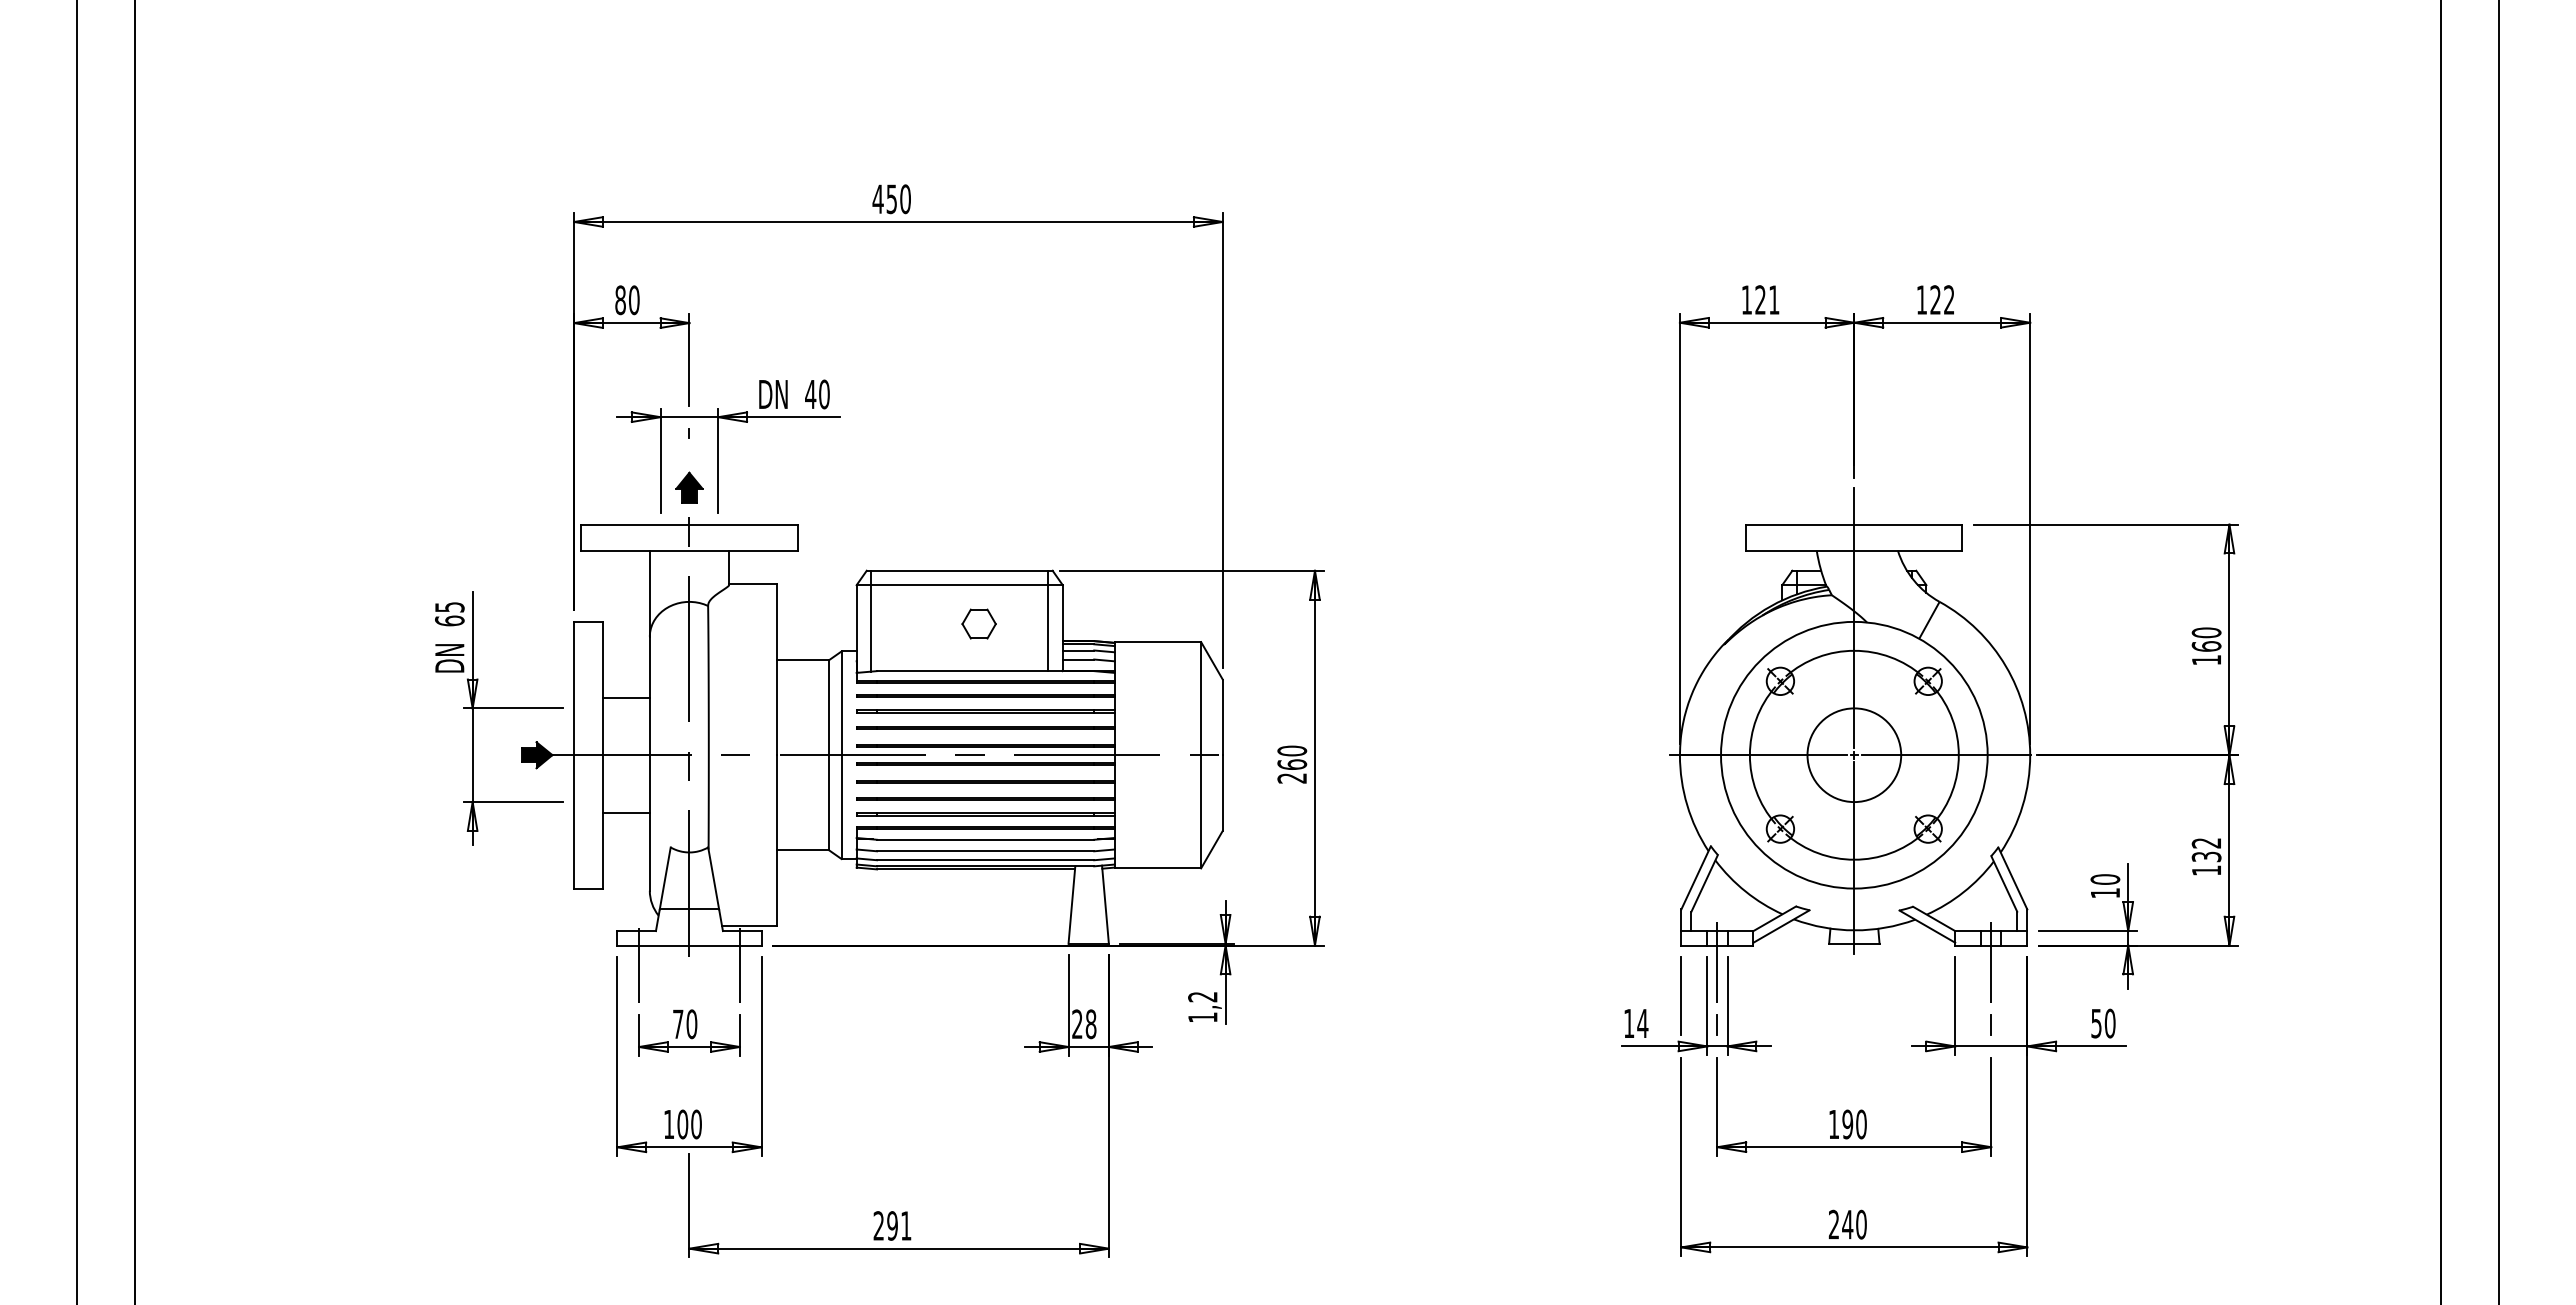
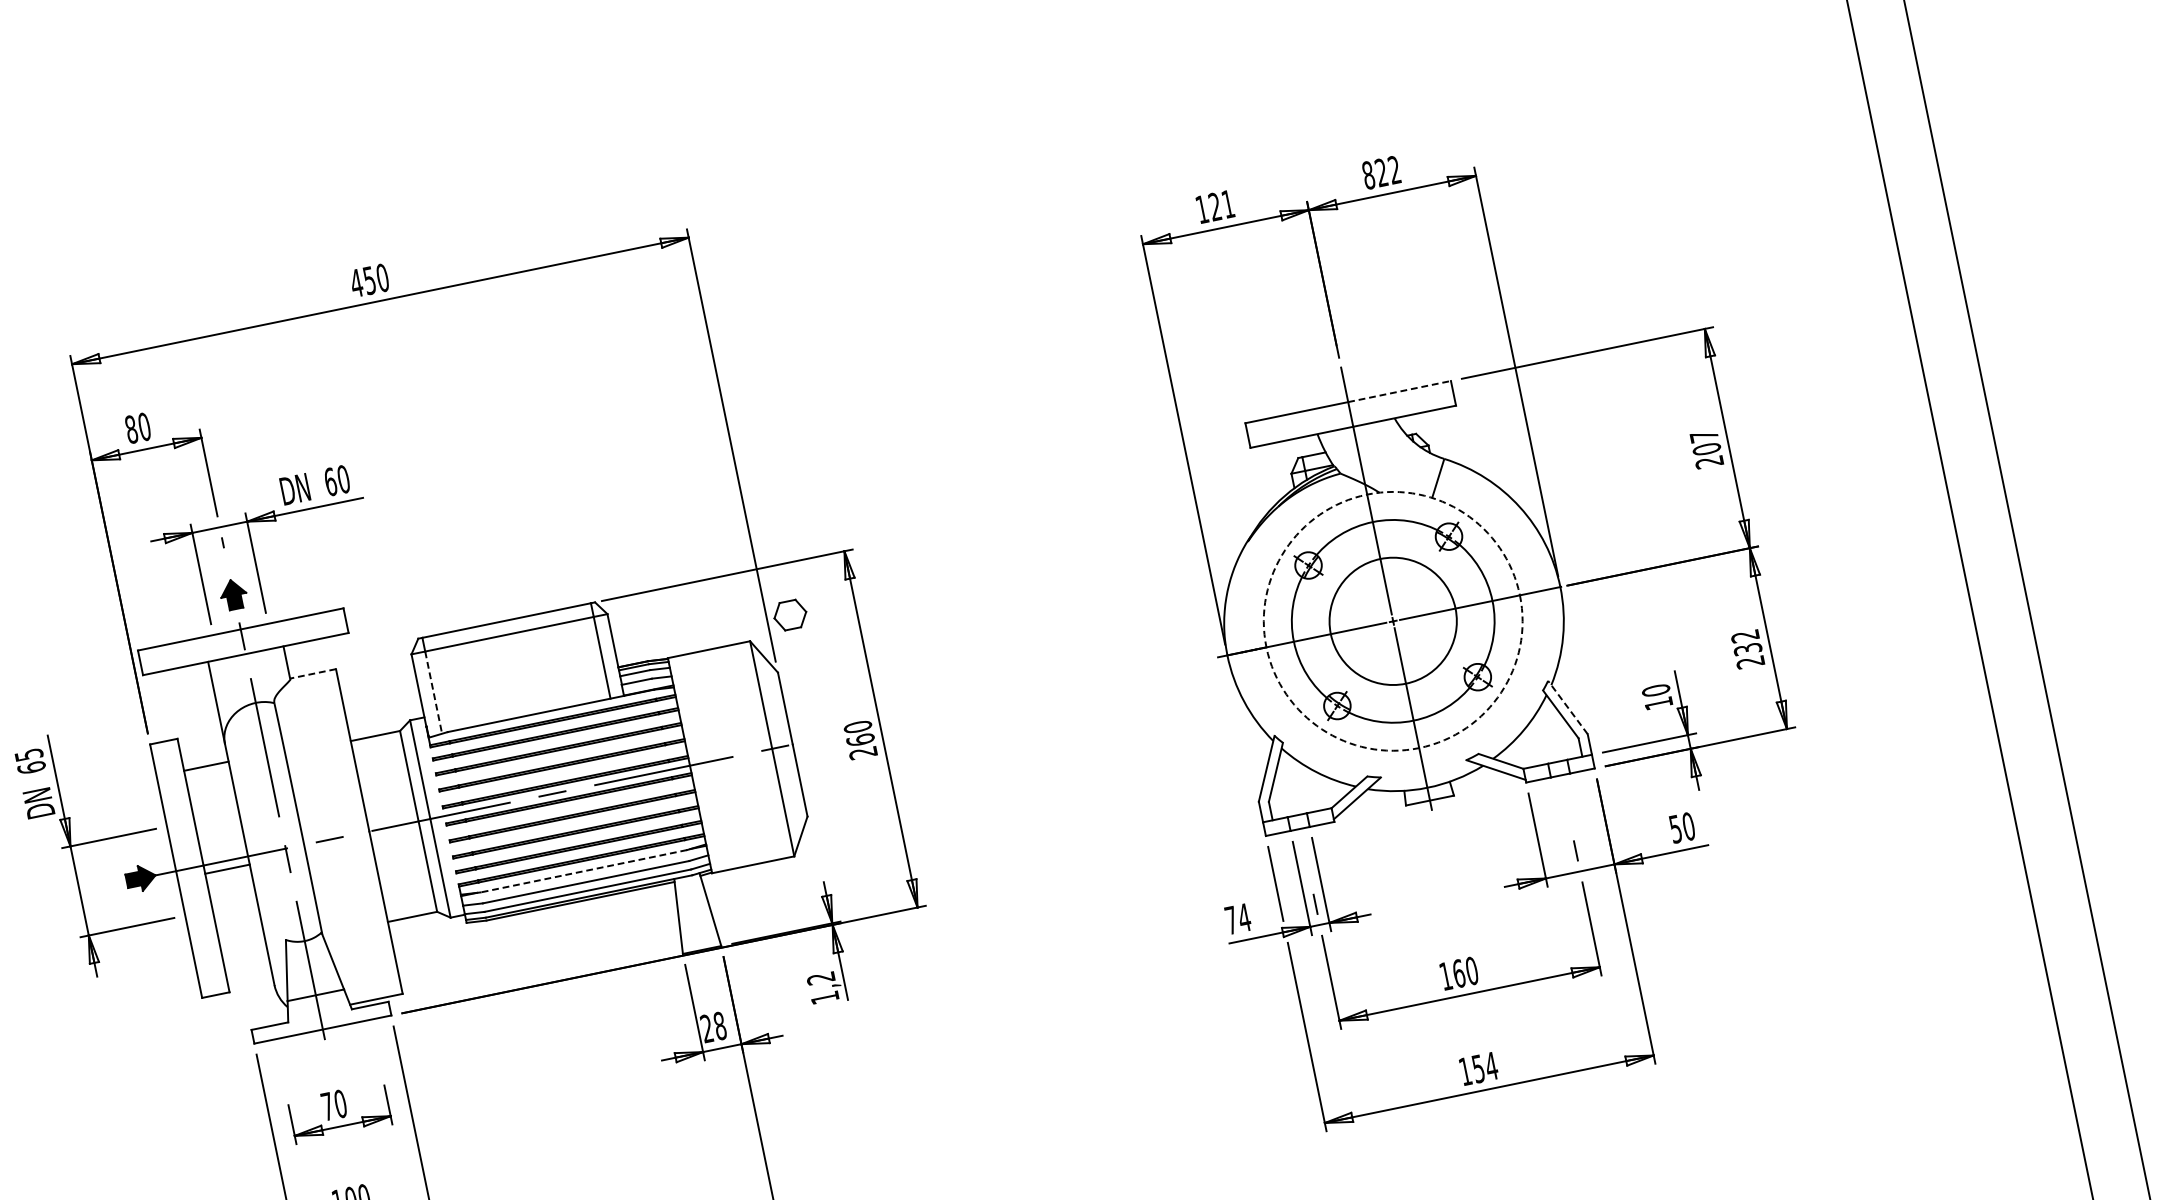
text: (1921, 299) -> (1368, 174), 122 -> 822
text: (810, 394) -> (330, 482), 40 -> 60
line: (1908, 524) -> (1399, 391), solid -> dashed
line: (752, 584) -> (312, 674), solid -> dashed
part: (978, 623) -> (789, 614), moved
line: (871, 628) -> (434, 692), solid -> dashed
text: (2206, 646) -> (1706, 449), 160 -> 207
line: (625, 697) -> (205, 766), moved
circle: (1854, 754) -> (1393, 620), solid -> dashed
circle: (1854, 755) -> (1393, 621), size x1.4
line: (625, 812) -> (226, 869), moved
line: (985, 839) -> (583, 871), solid -> dashed
text: (2205, 870) -> (1749, 662), 132 -> 232
line: (2012, 878) -> (1567, 707), solid -> dashed
line: (1717, 962) -> (1303, 845), removed
line: (1991, 962) -> (1564, 791), removed
line: (639, 965) -> (279, 1058), removed
line: (739, 965) -> (374, 1038), removed
text: (1629, 1023) -> (1231, 920), 14 -> 74
text: (1847, 1124) -> (1458, 973), 190 -> 160
text: (1847, 1224) -> (1478, 1068), 240 -> 154

